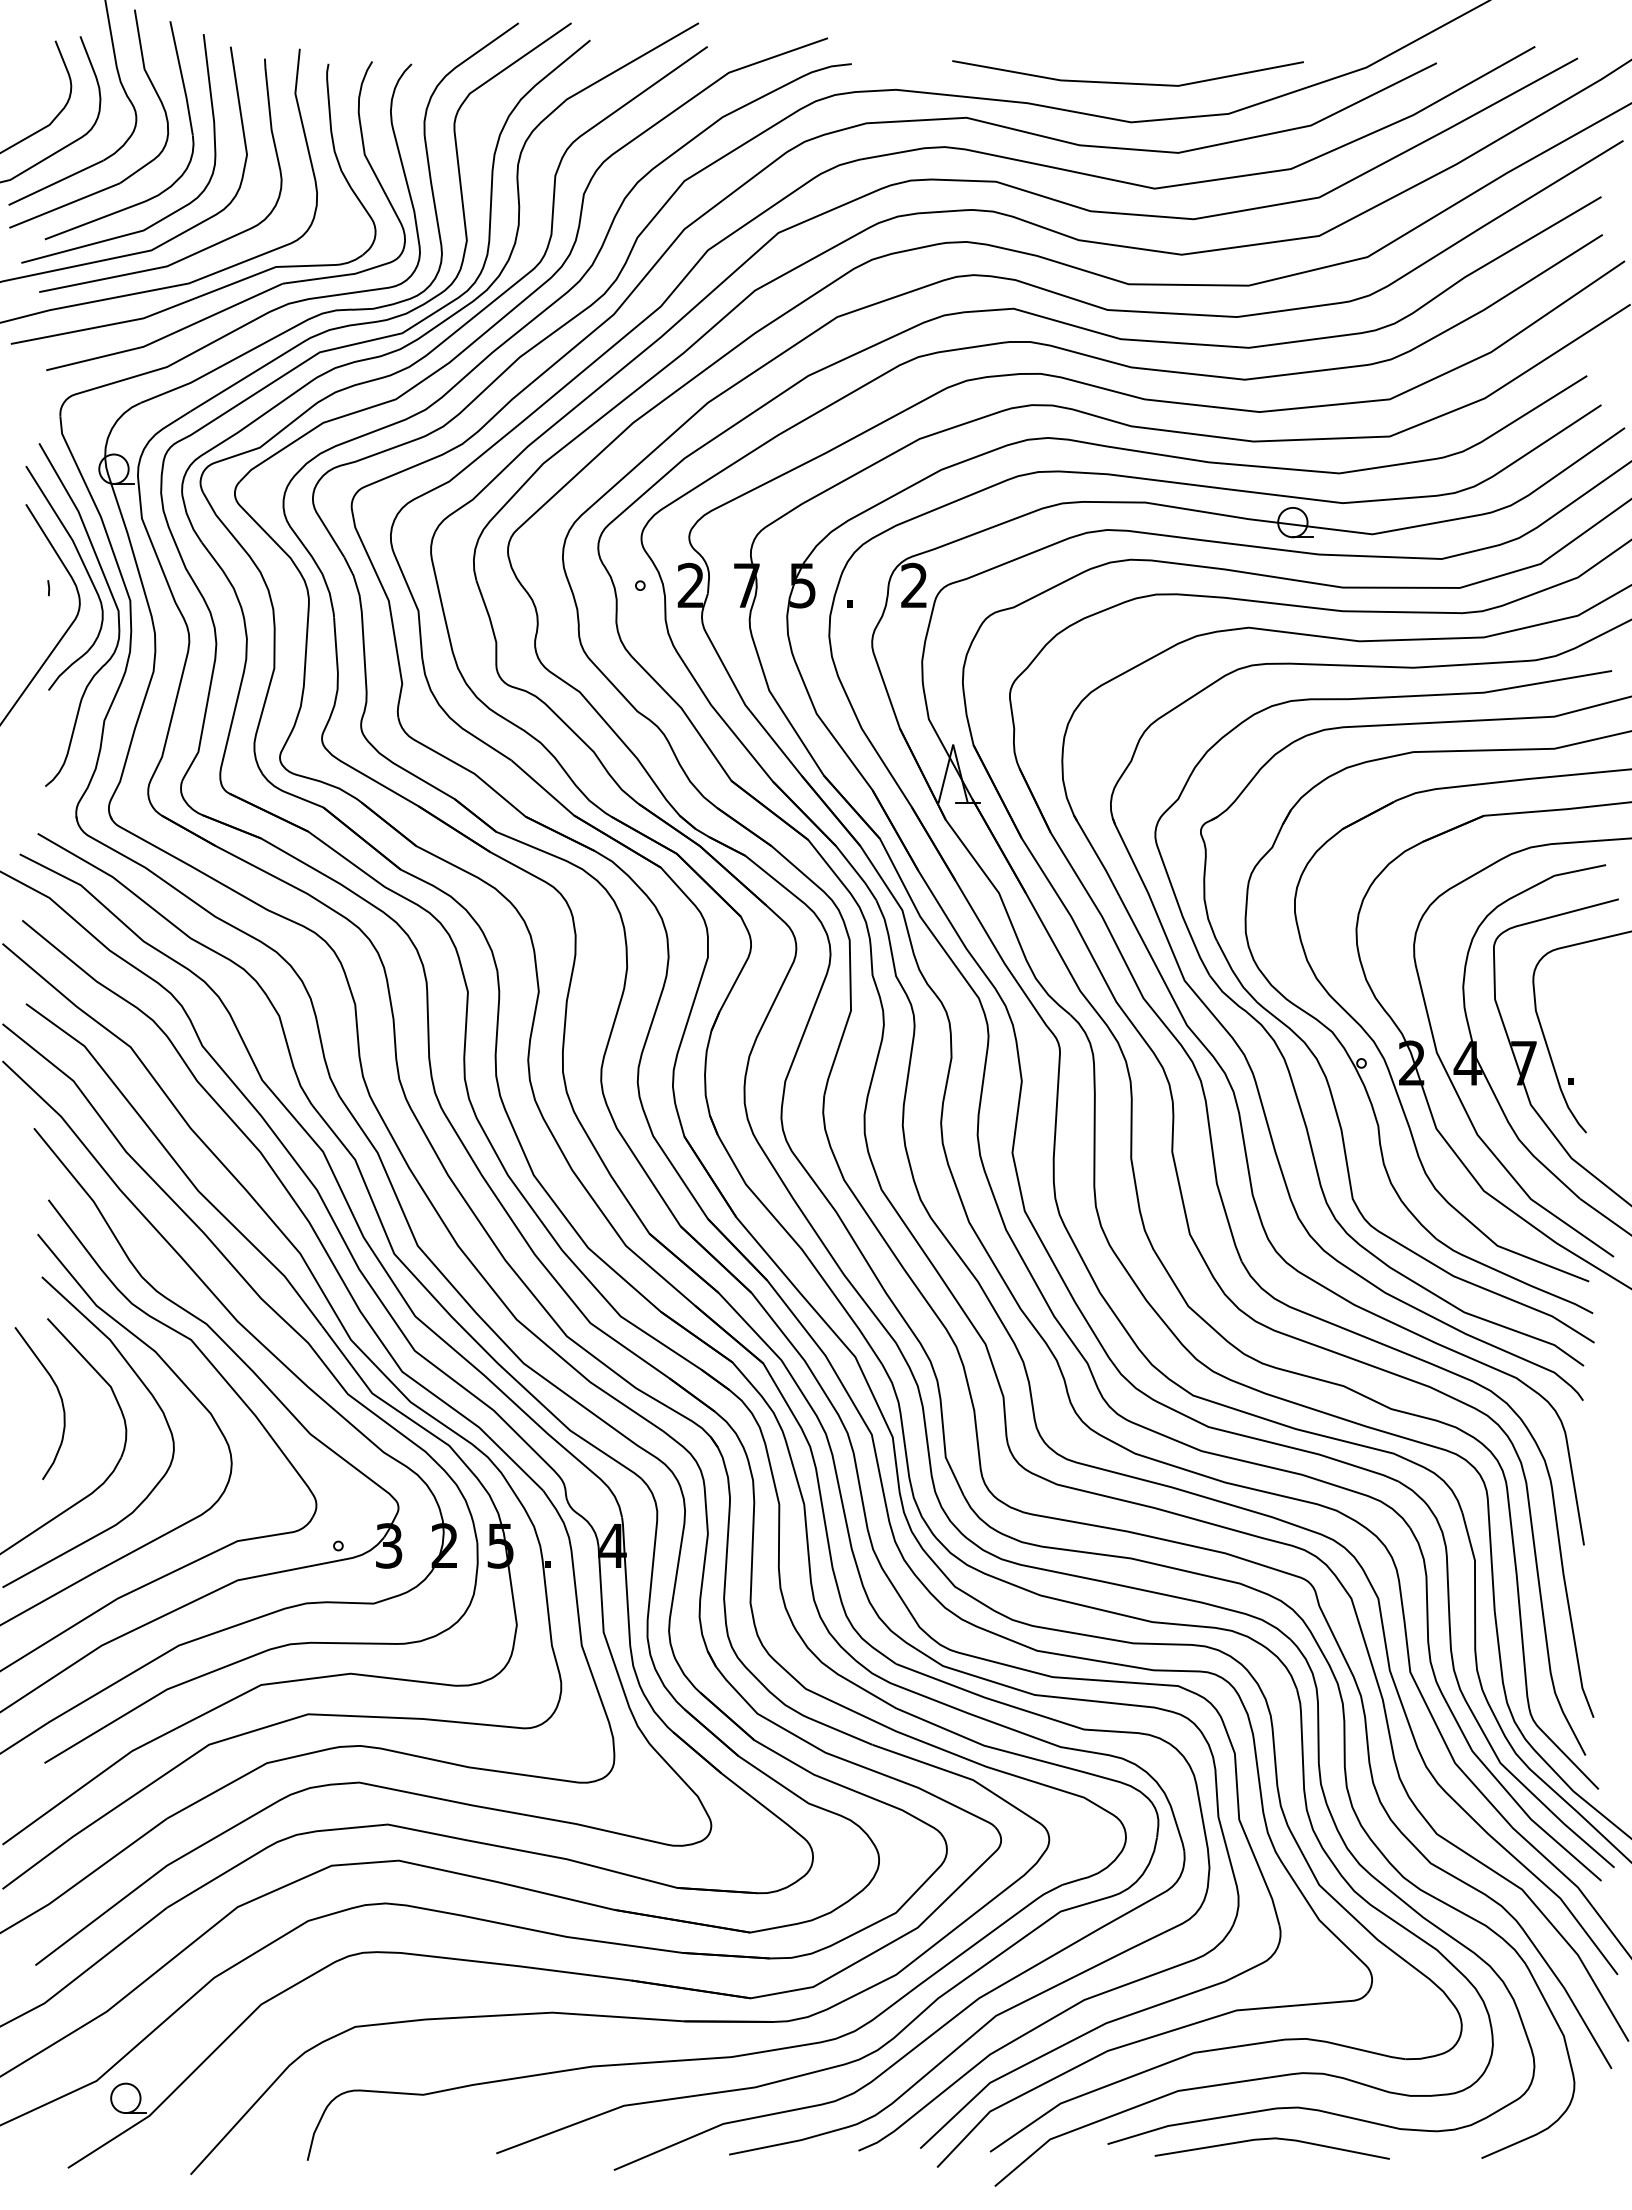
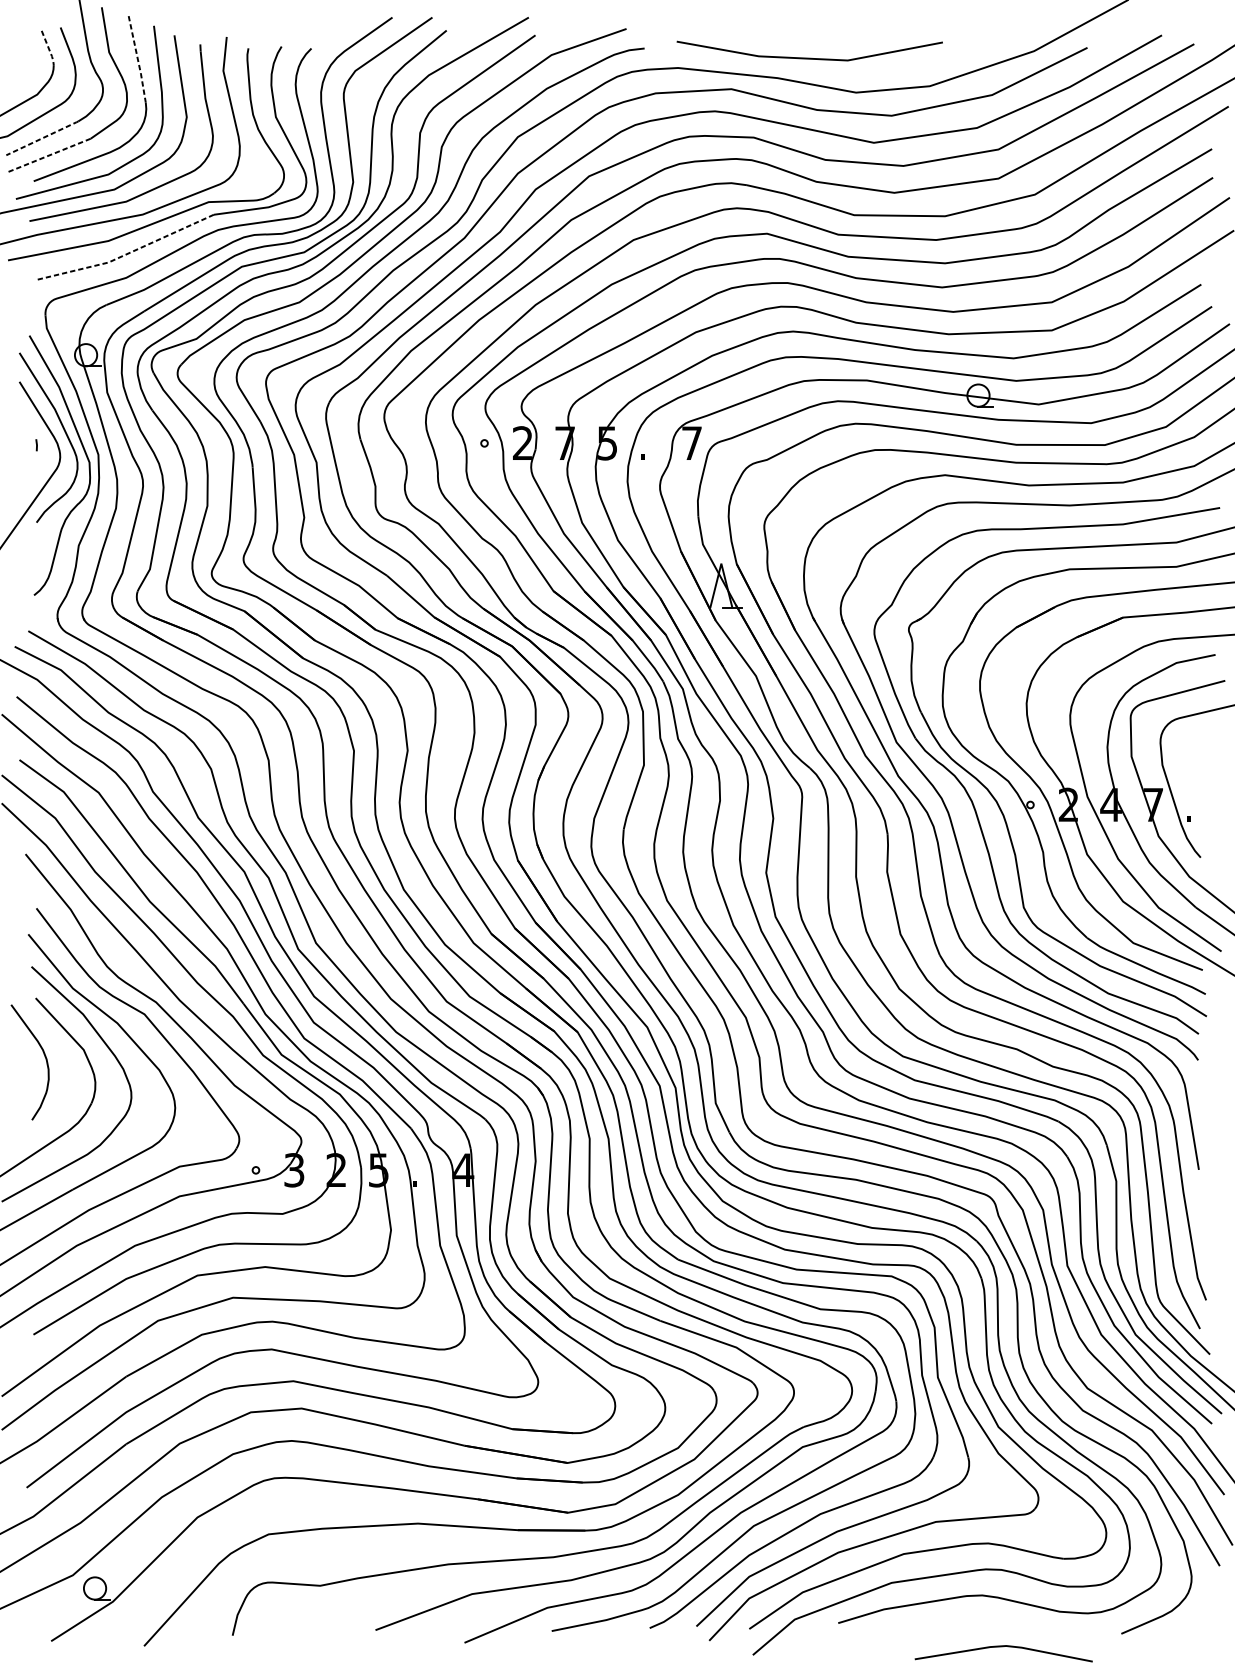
line: (64, 64) -> (48, 48), solid -> dashed
line: (182, 79) -> (137, 60), solid -> dashed
line: (1127, 82) -> (809, 57), moved
line: (56, 182) -> (42, 138), solid -> dashed
line: (64, 205) -> (48, 155), solid -> dashed
line: (166, 336) -> (125, 254), solid -> dashed
text: (914, 584) -> (692, 442), 2 -> 7
line: (1271, 2139) -> (1003, 1646), moved

